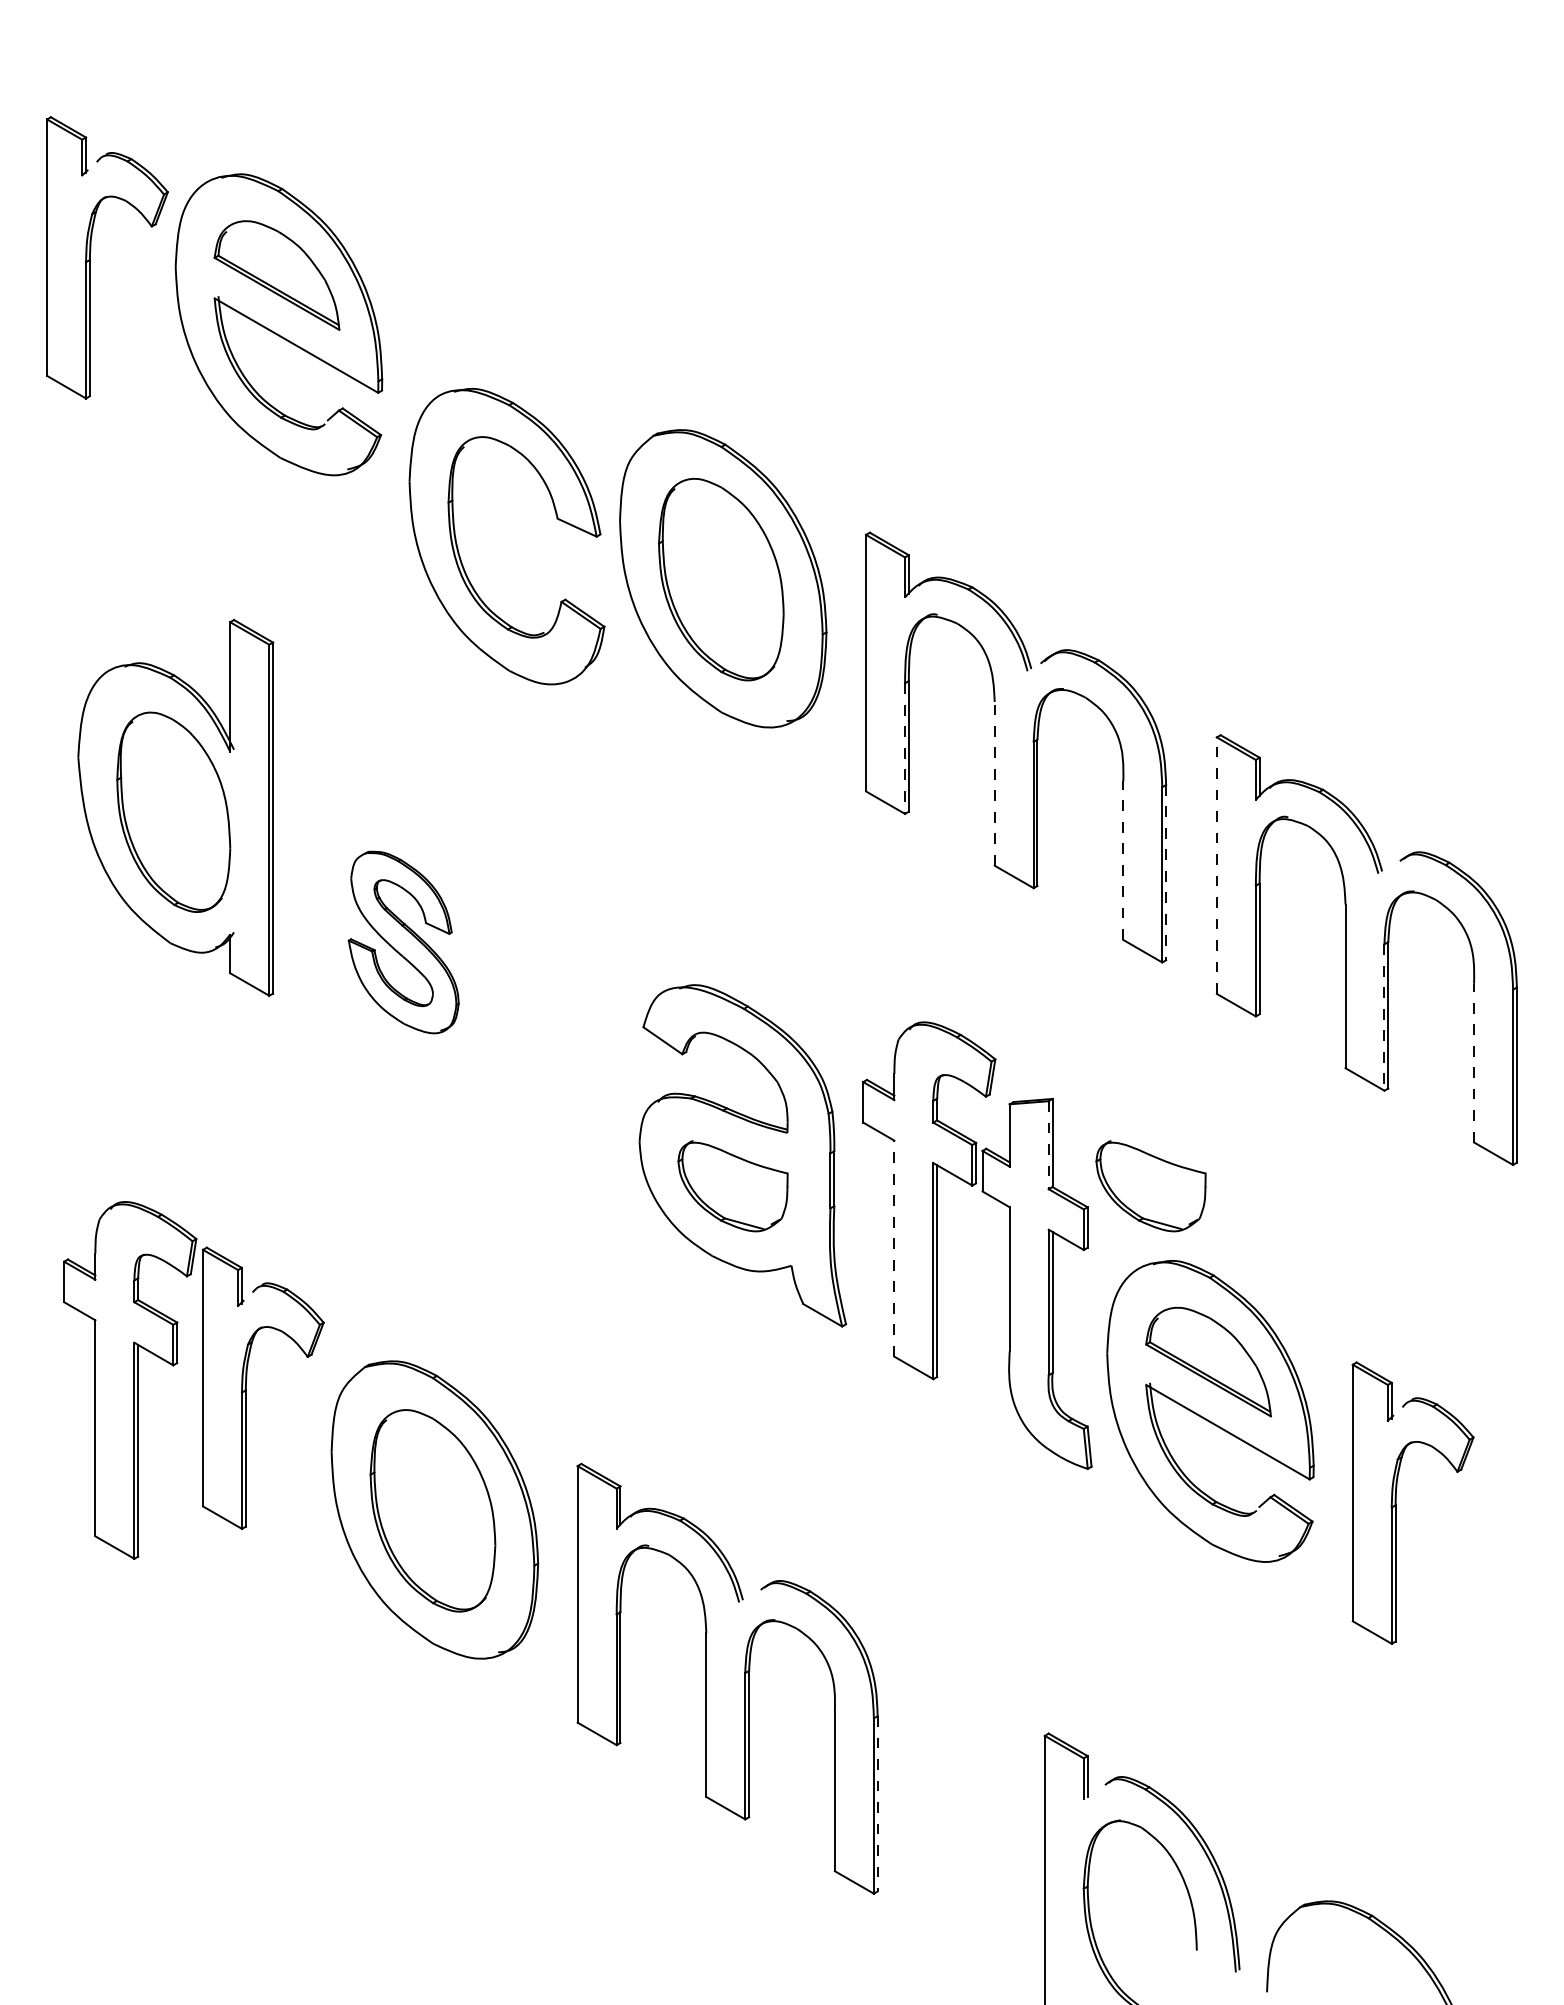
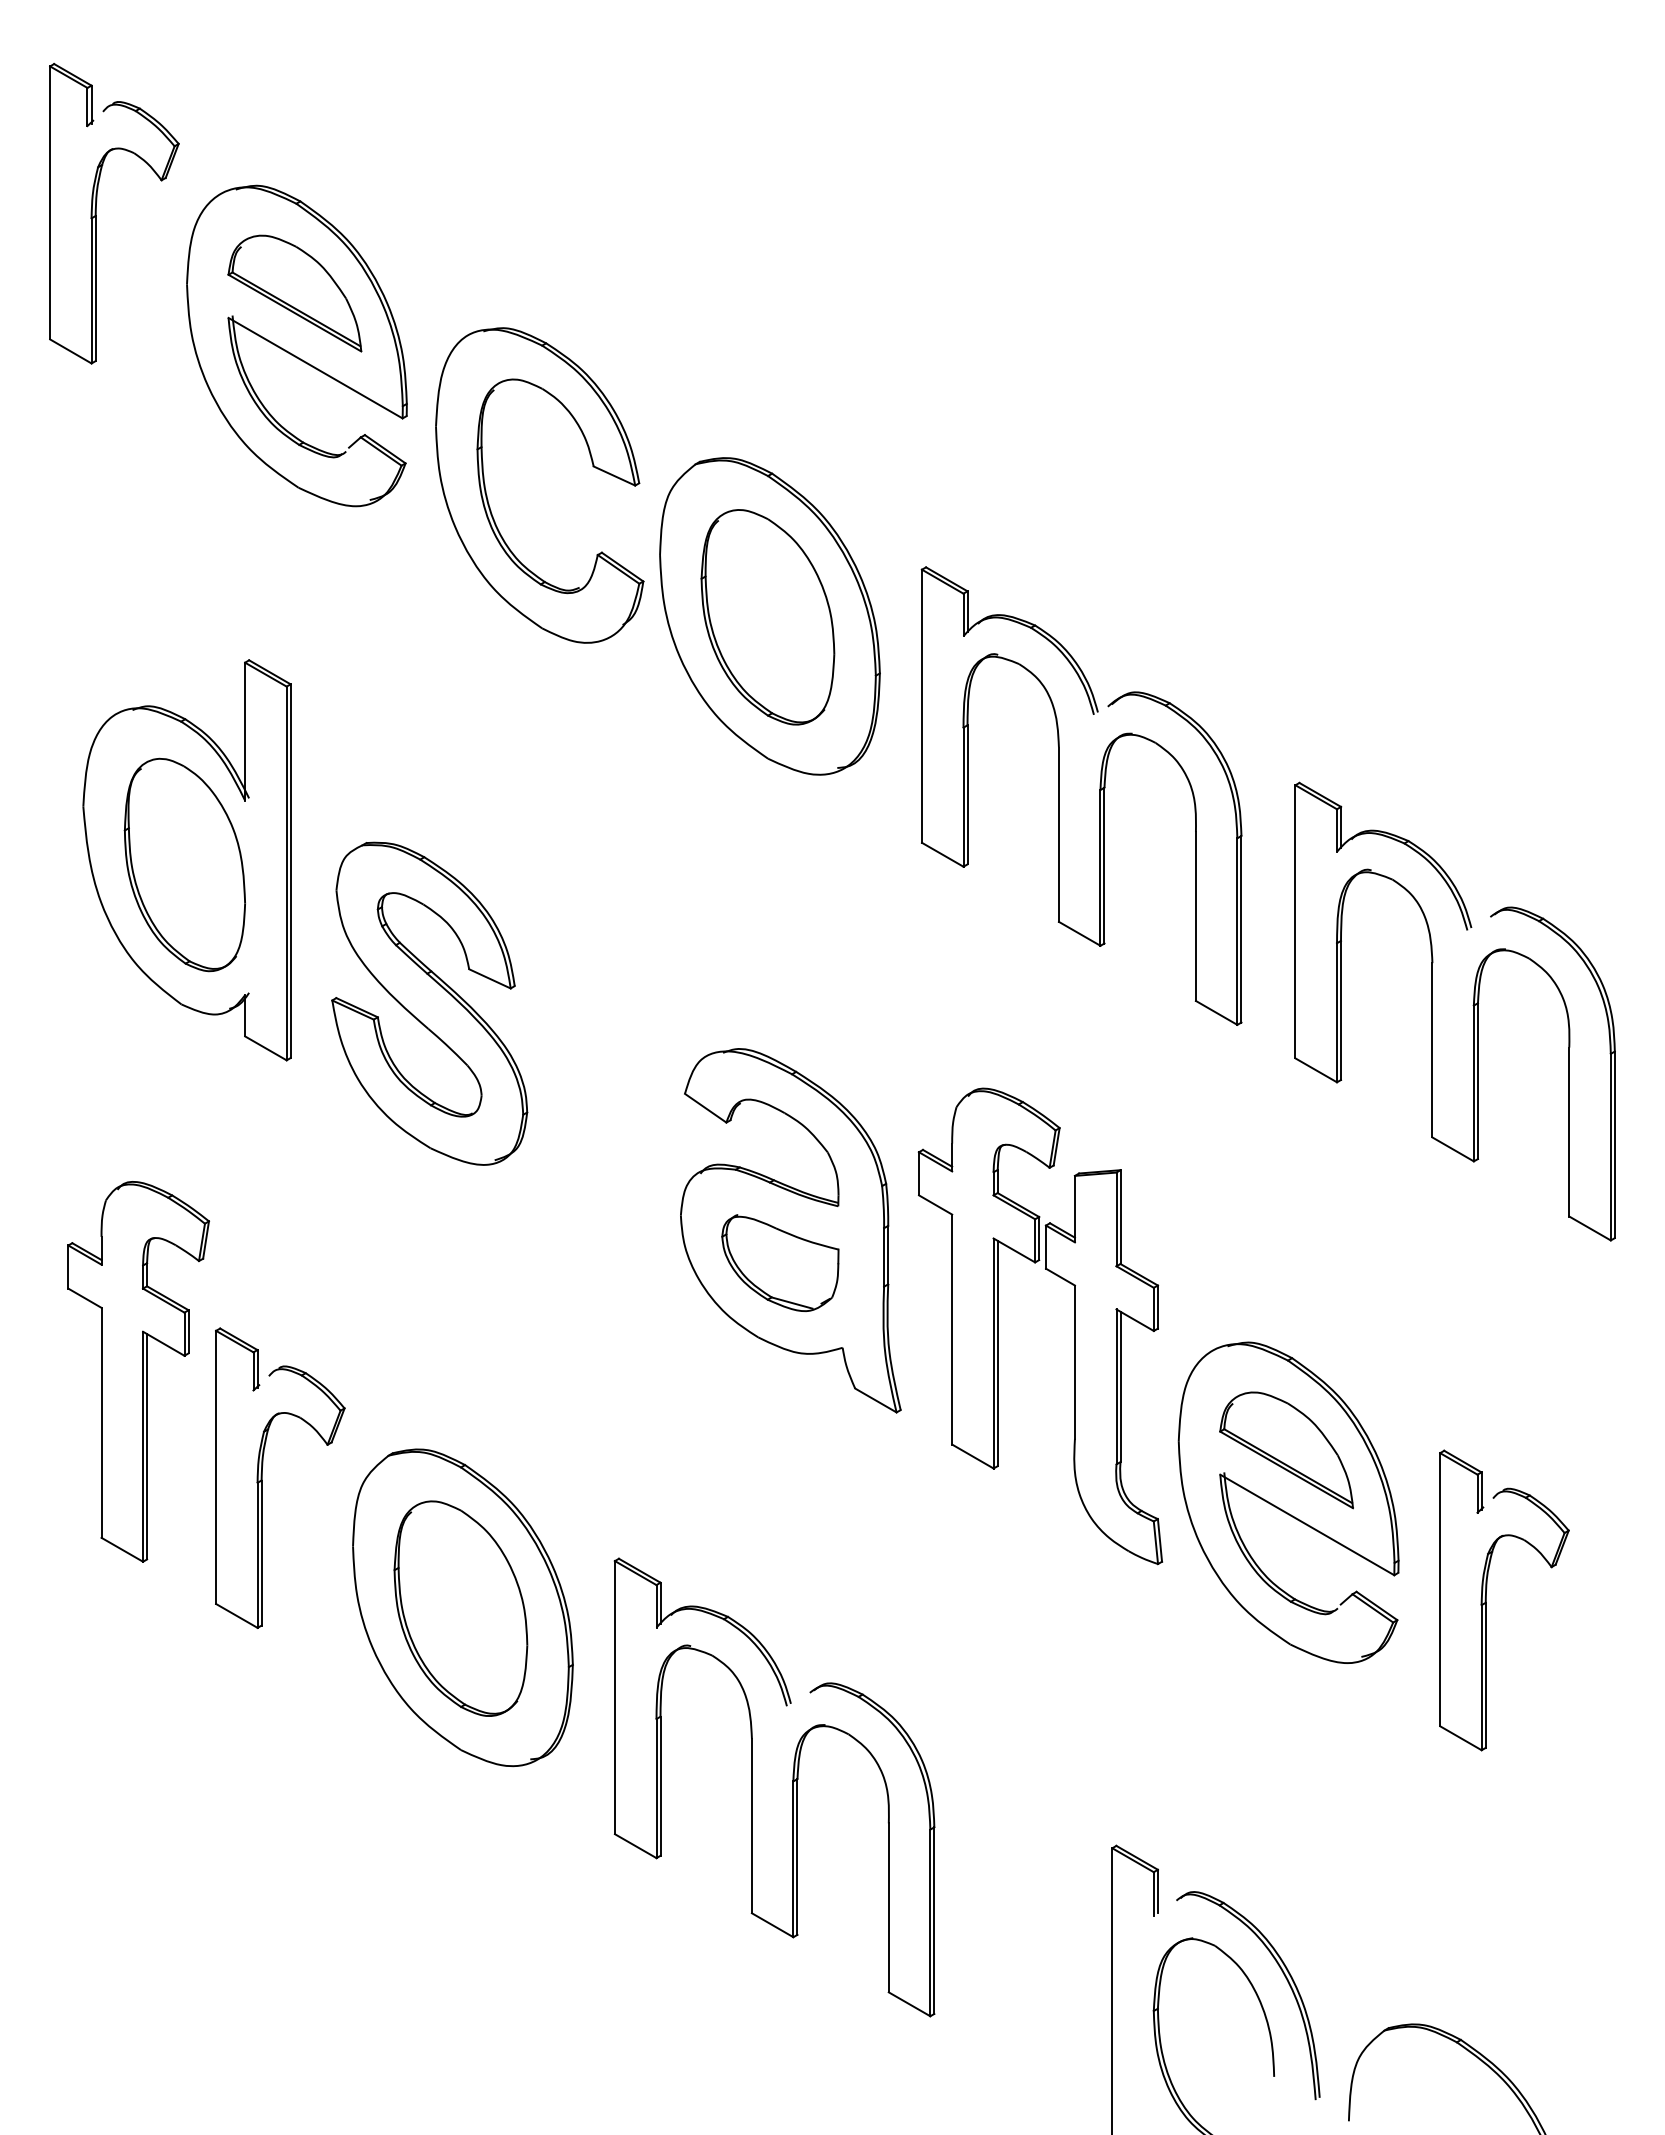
part: (90, 257) -> (96, 213), moved
part: (458, 549) -> (488, 499), moved
line: (905, 748) -> (963, 797), dashed -> solid
line: (994, 783) -> (1058, 834), dashed -> solid
line: (1122, 860) -> (1195, 916), dashed -> solid
line: (1216, 865) -> (1295, 921), dashed -> solid
line: (1166, 872) -> (1241, 929), dashed -> solid
part: (403, 942) -> (429, 1003), size x1.67
line: (1384, 1017) -> (1473, 1083), dashed -> solid
line: (1474, 1062) -> (1569, 1131), dashed -> solid
line: (1048, 1145) -> (1116, 1219), dashed -> solid
part: (1151, 1185) -> (1225, 1262), removed
line: (894, 1248) -> (952, 1329), dashed -> solid
part: (130, 1380) -> (138, 1371), moved
line: (877, 1804) -> (934, 1921), dashed -> solid

